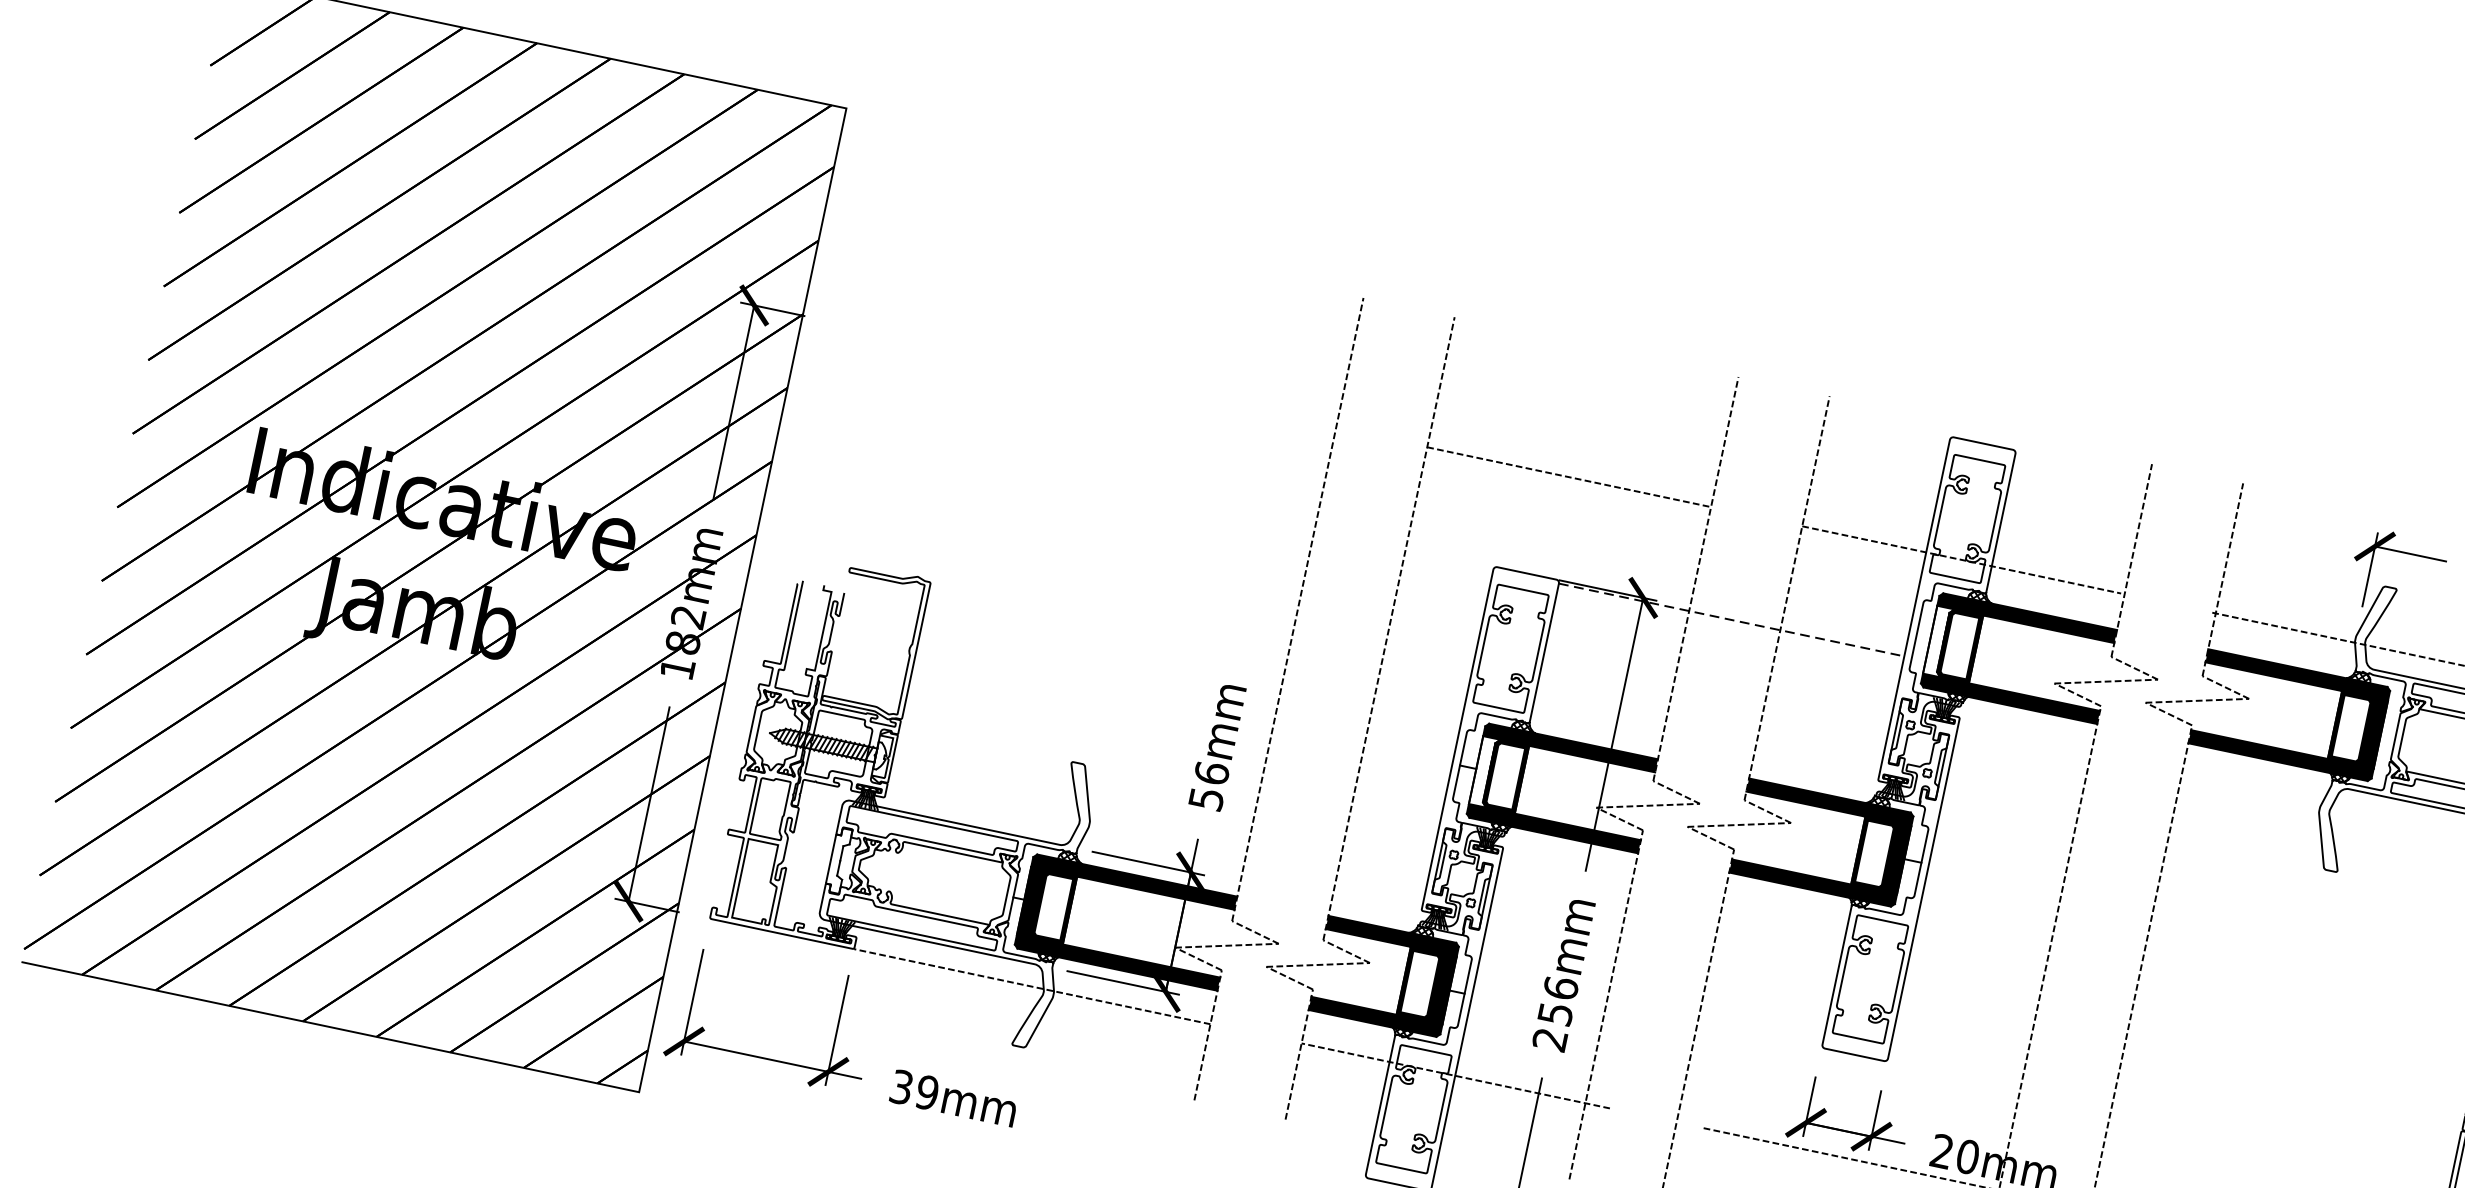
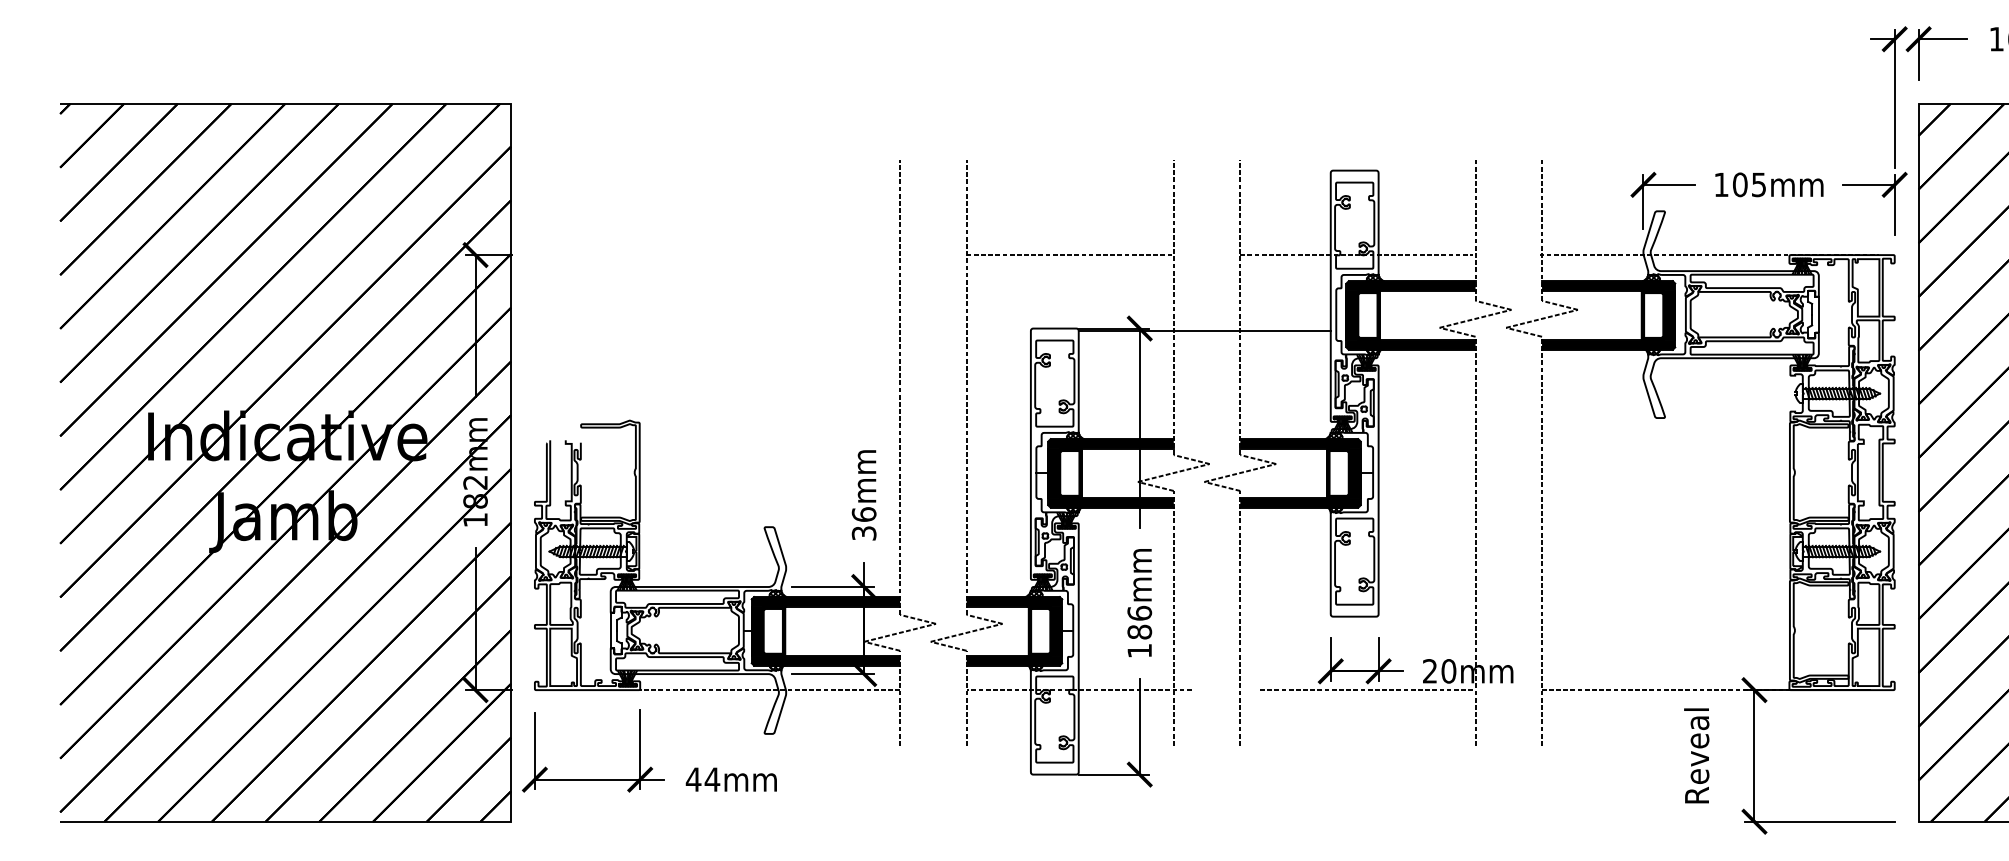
line: (1732, 619) -> (1205, 330), dashed -> solid
fill: (1938, 641) -> (1352, 315), added
fill: (1484, 771) -> (1054, 473), added
text: (1205, 797) -> (863, 532), 56mm -> 36mm
text: (1552, 1026) -> (1139, 641), 256mm -> 186mm
text: (913, 1089) -> (702, 779), 39mm -> 44mm

